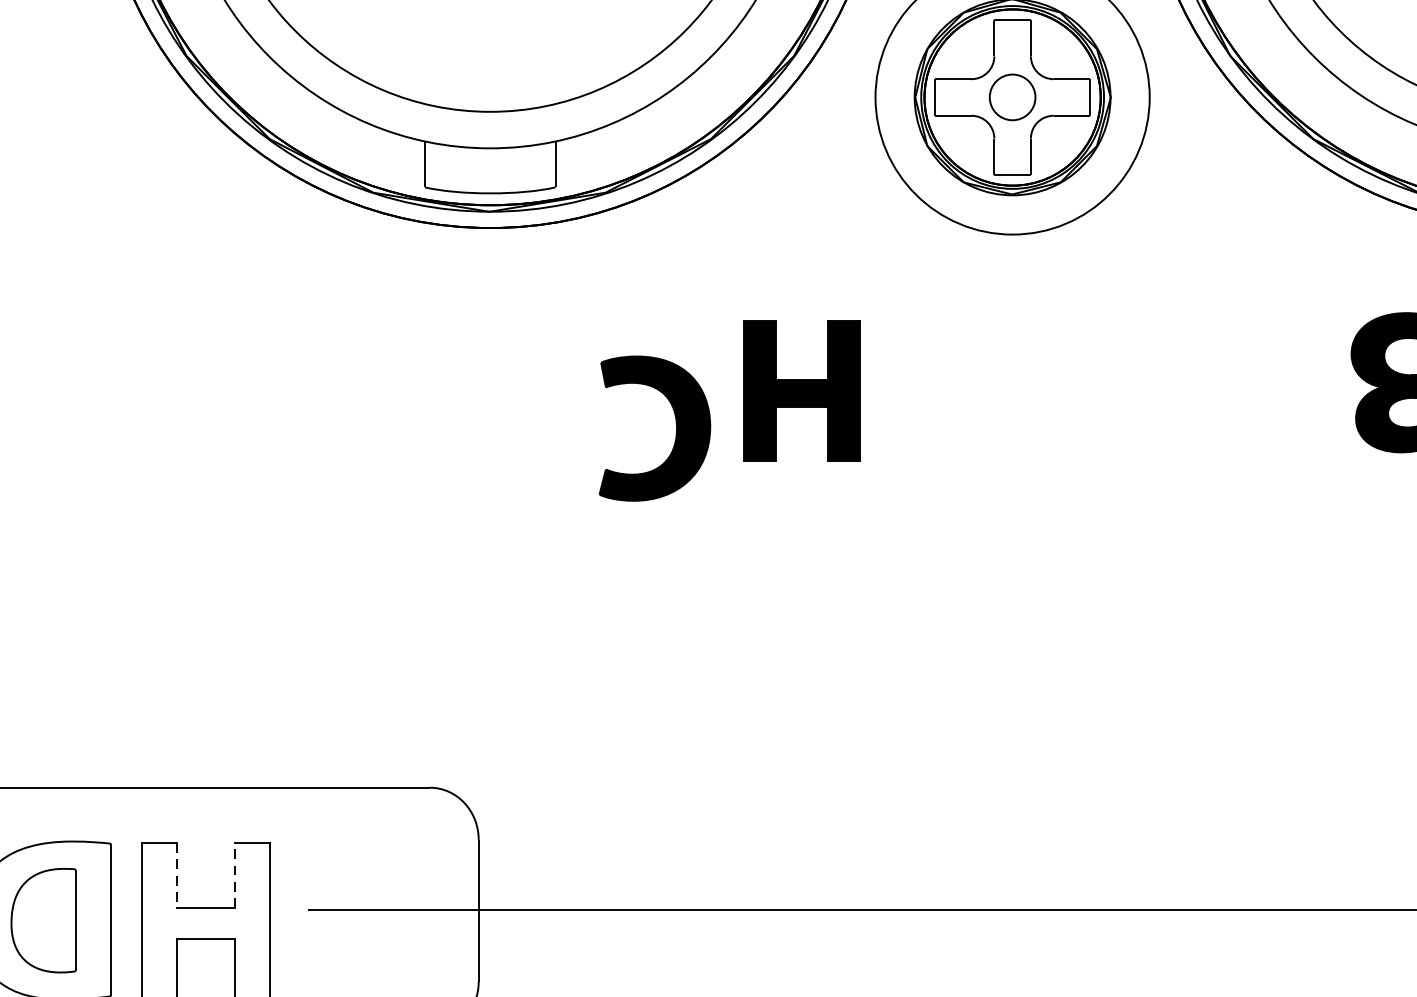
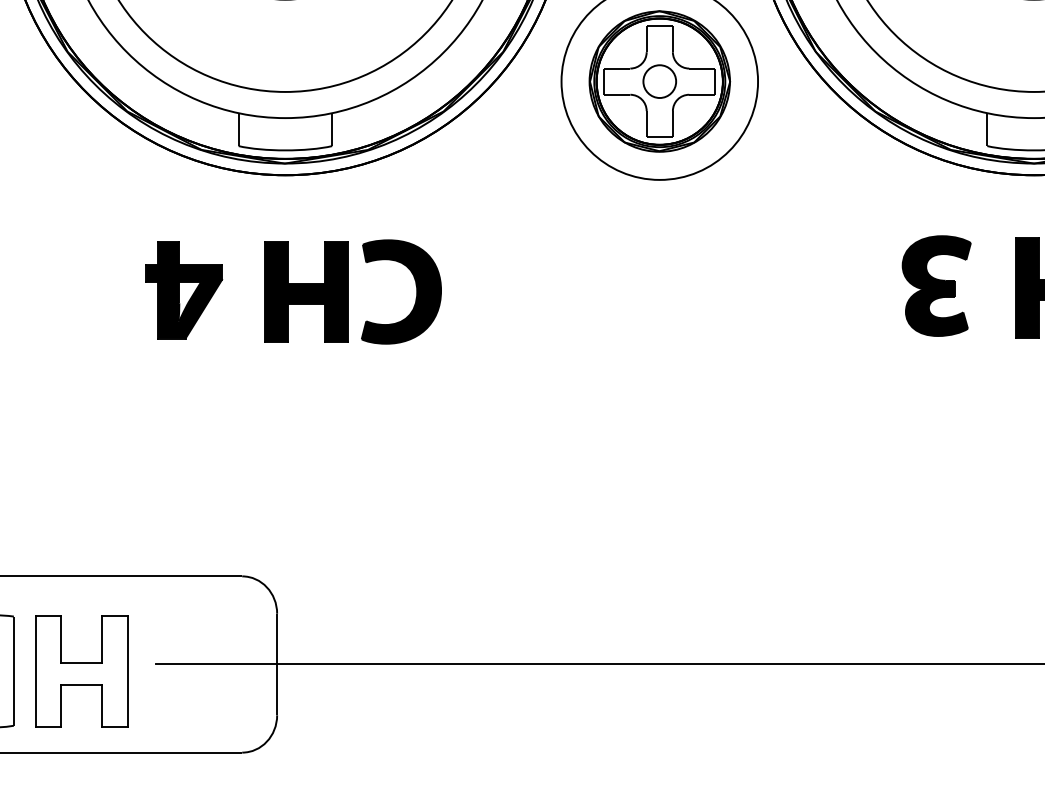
part: (349, 388) -> (184, 290), added
part: (801, 390) -> (306, 291), moved
part: (675, 427) -> (416, 291), moved
line: (235, 874) -> (102, 638), dashed -> solid
line: (176, 875) -> (60, 639), dashed -> solid

